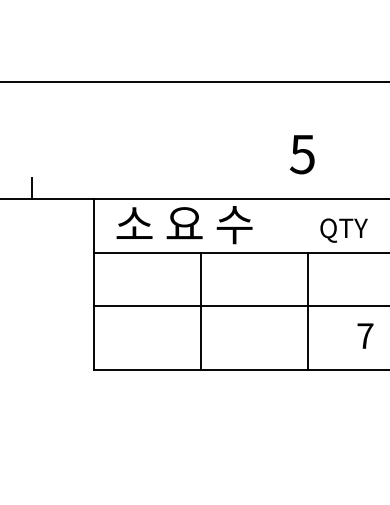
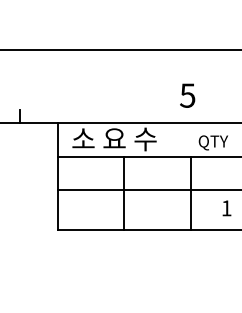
text: (365, 336) -> (226, 208), 7 -> 1

